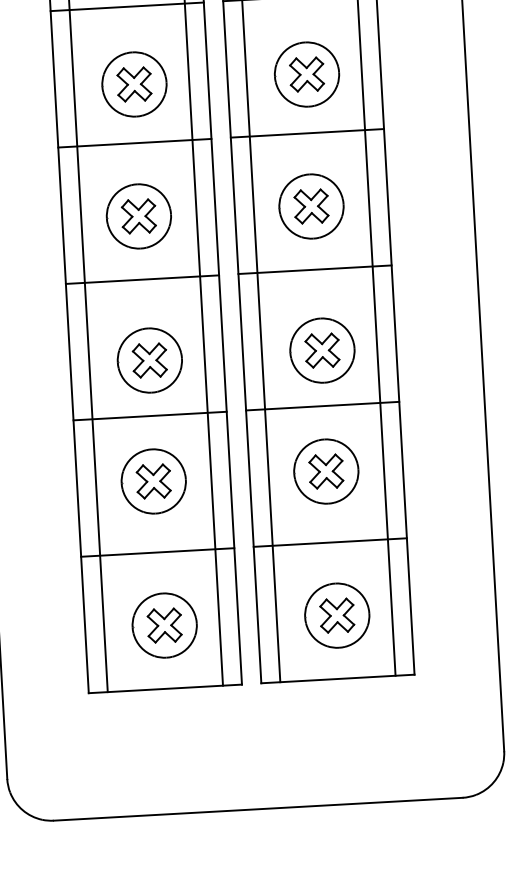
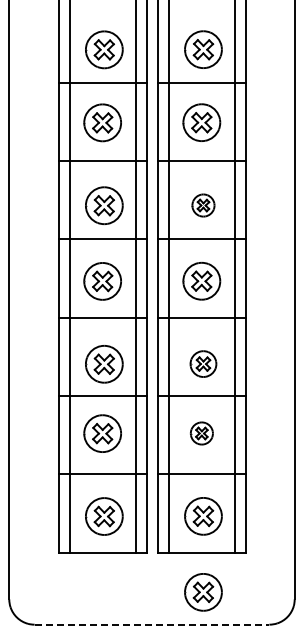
part: (307, 74) -> (203, 205), size x0.6
part: (322, 349) -> (203, 363), size x0.7
part: (325, 471) -> (201, 433), size x0.6
part: (344, 748) -> (203, 592), added
line: (259, 808) -> (152, 624), solid -> dashed

